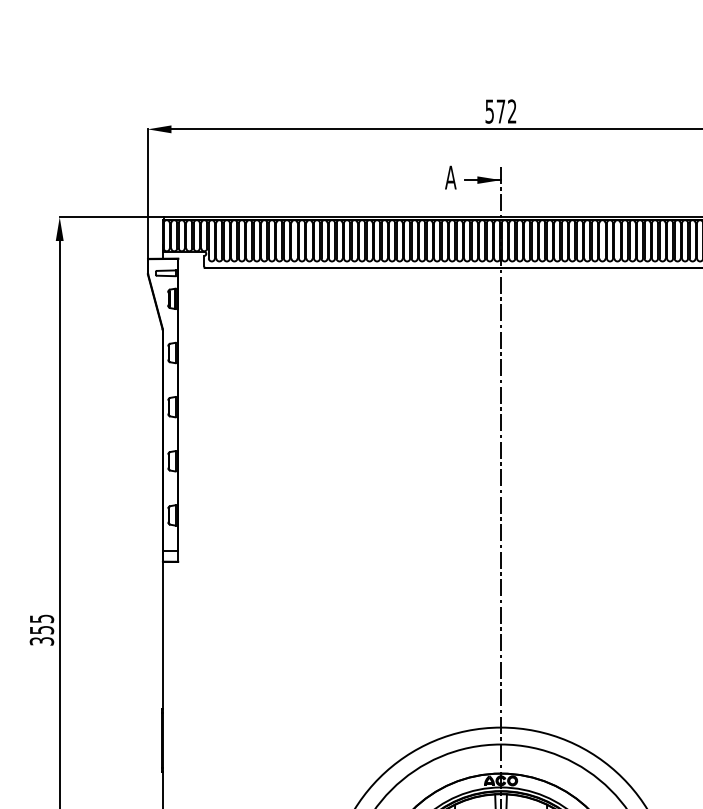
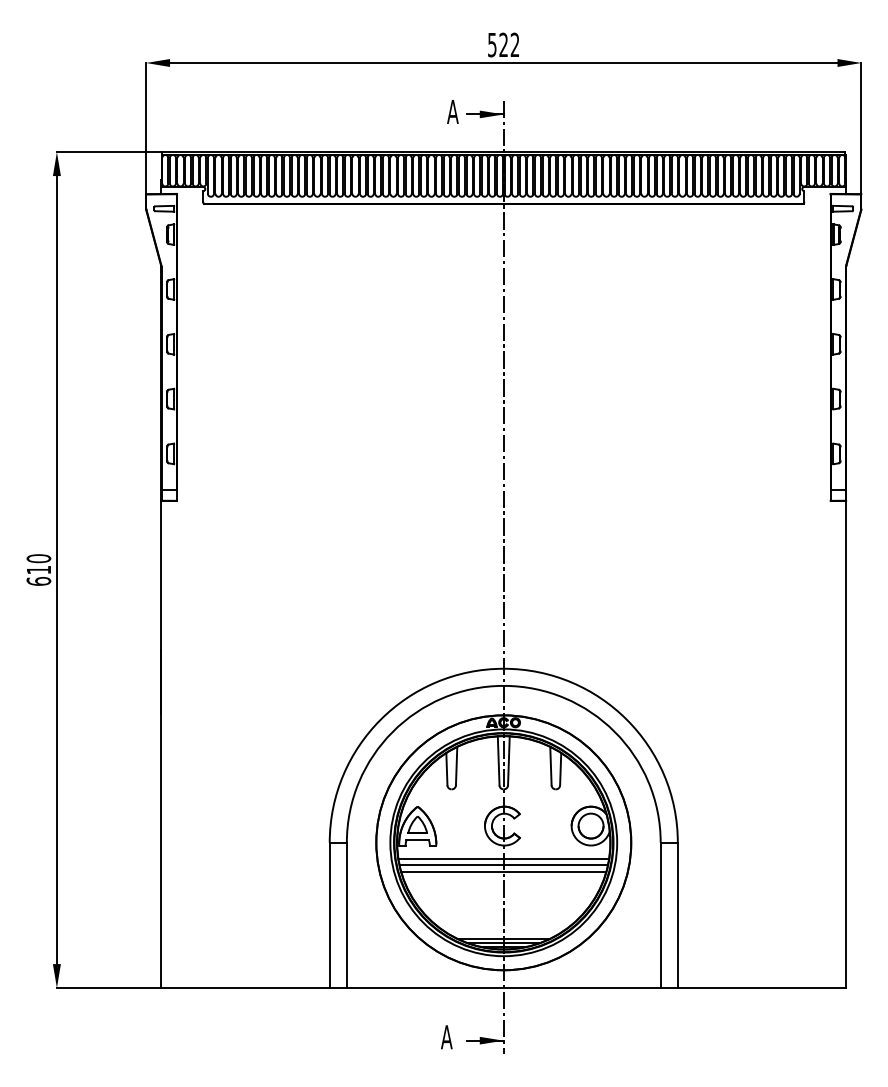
text: (500, 111) -> (503, 44), 572 -> 522
text: (41, 629) -> (38, 569), 355 -> 610

